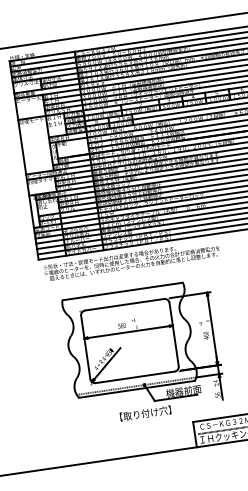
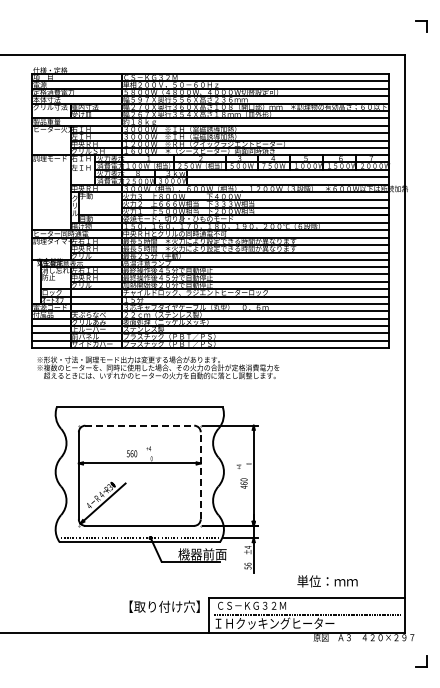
line: (125, 304) -> (140, 425), solid -> dashed
line: (173, 334) -> (200, 475), solid -> dashed
text: (145, 413) -> (164, 606), moved

